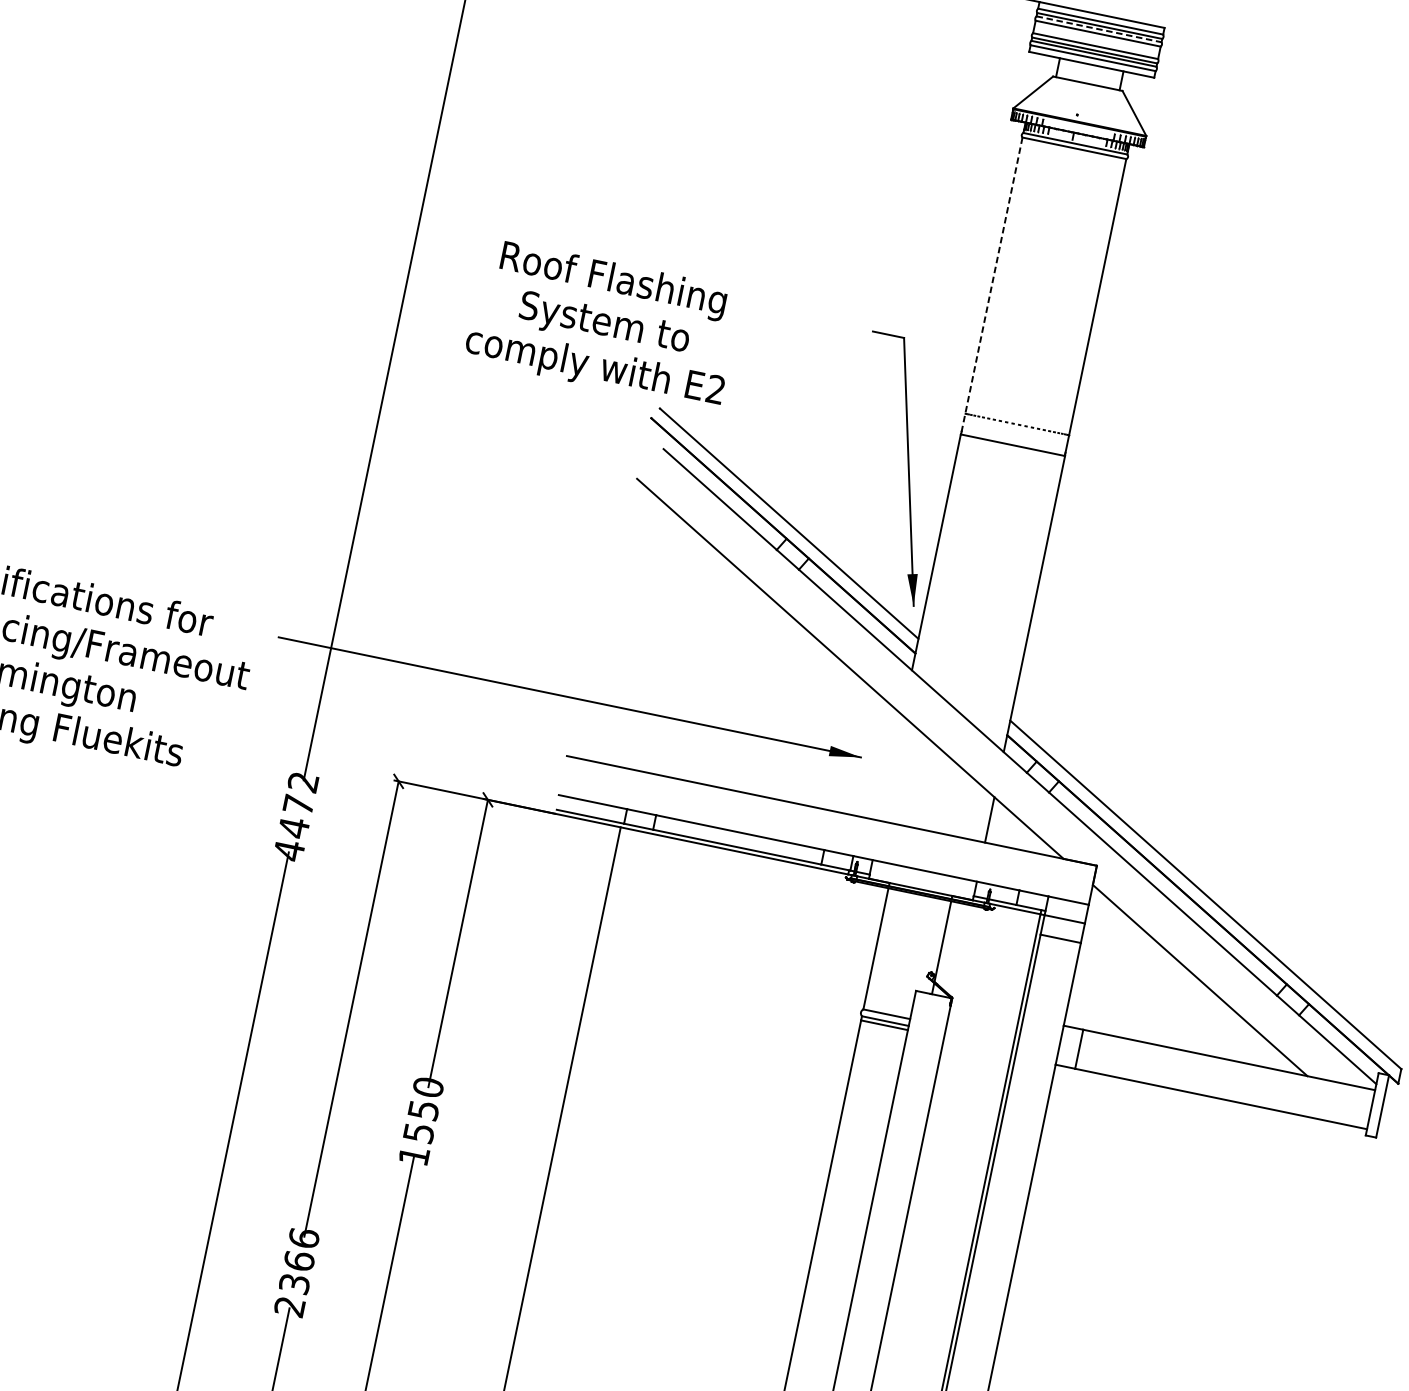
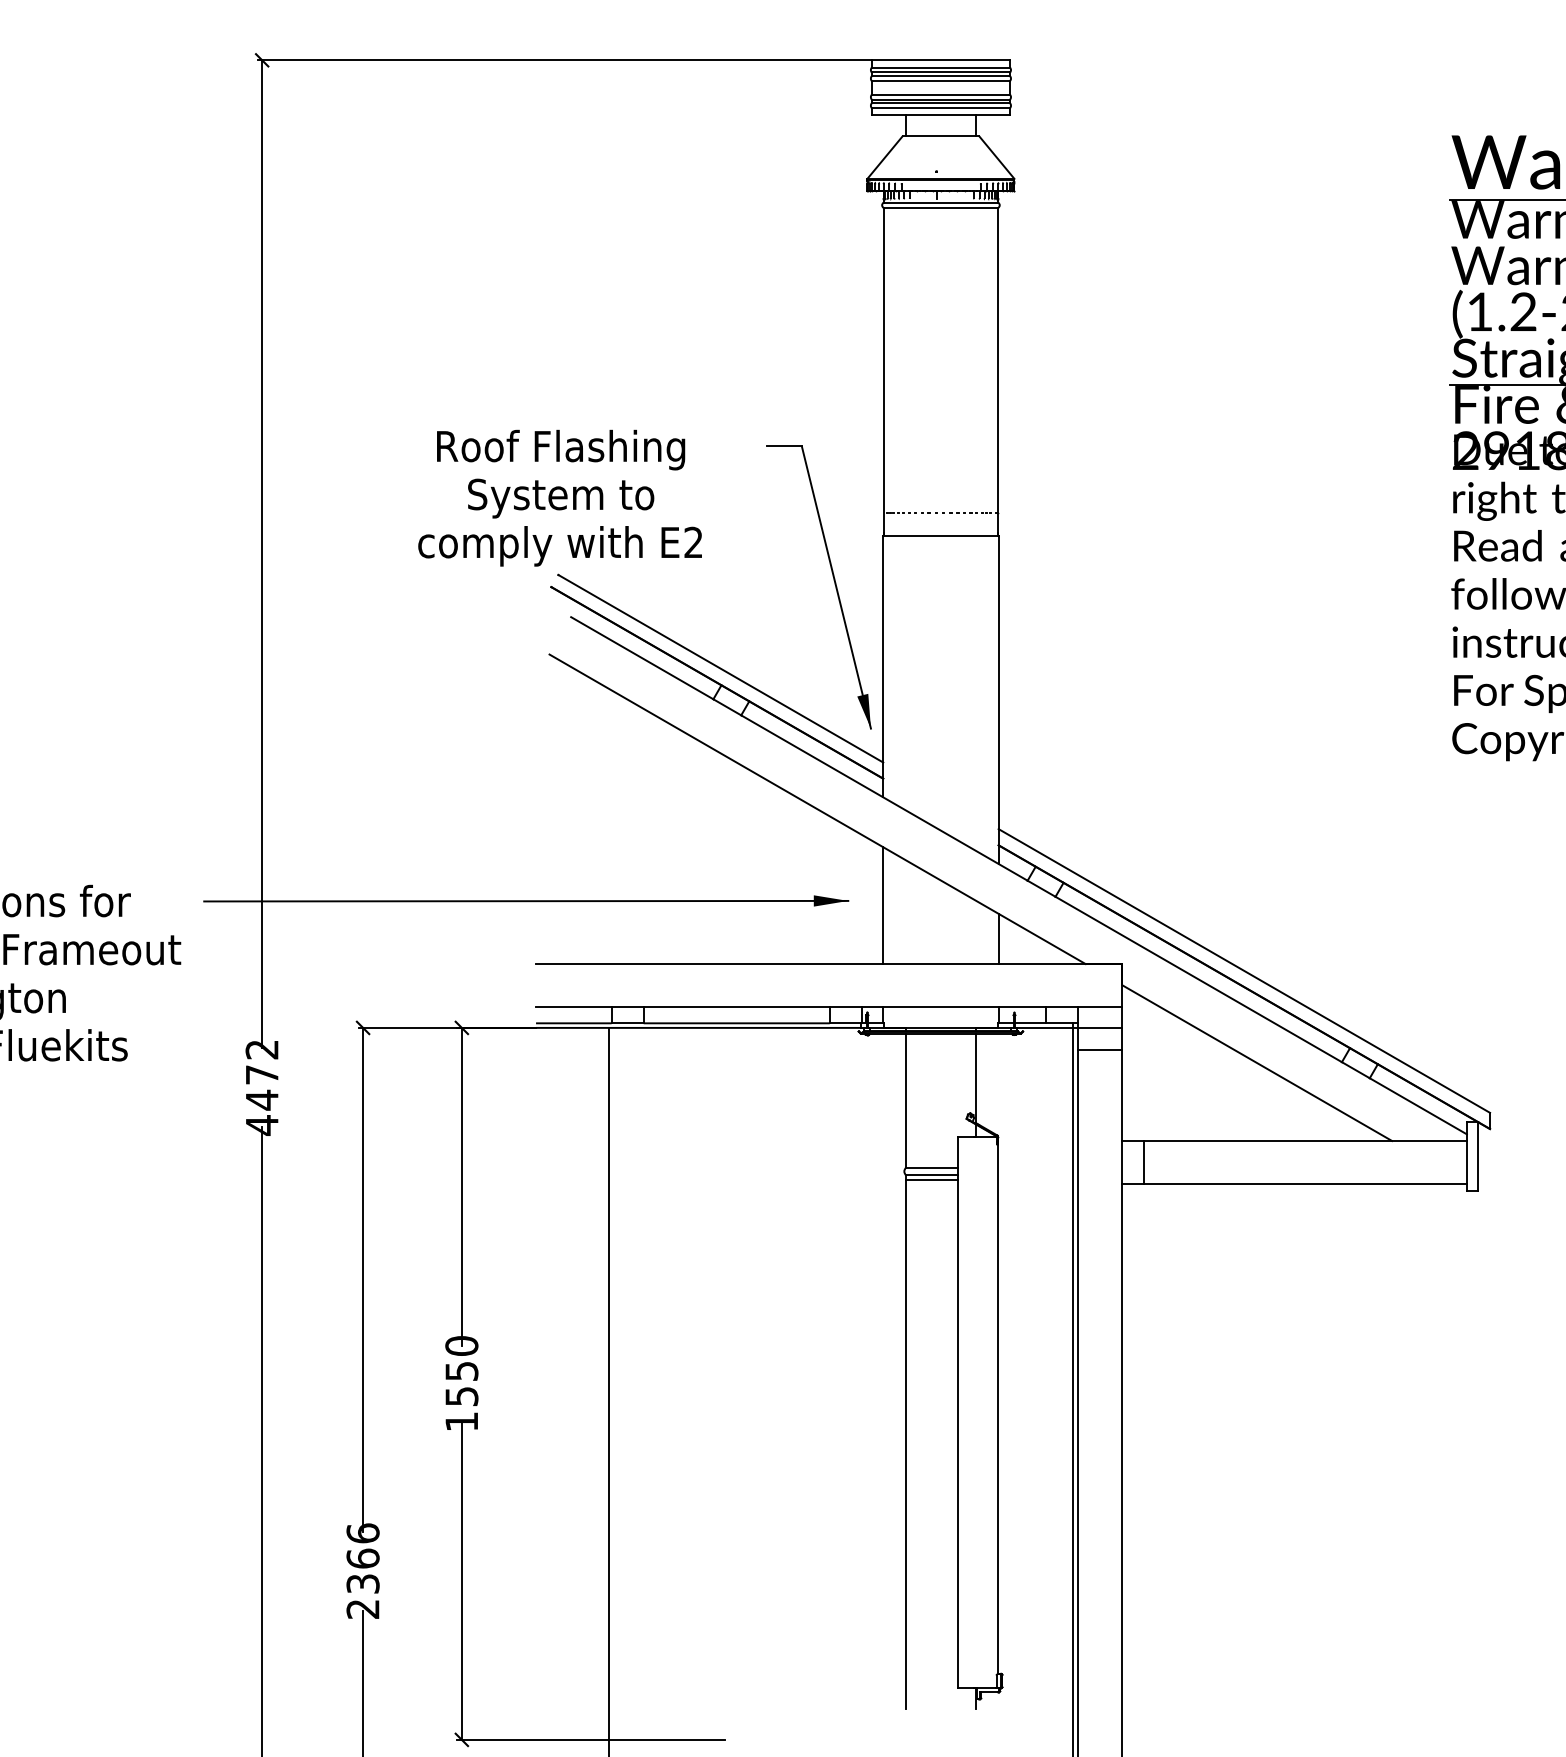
line: (1099, 29) -> (941, 76), dashed -> solid
line: (991, 286) -> (883, 372), dashed -> solid
text: (603, 323) -> (559, 497), moved
line: (891, 768) -> (883, 905), added

